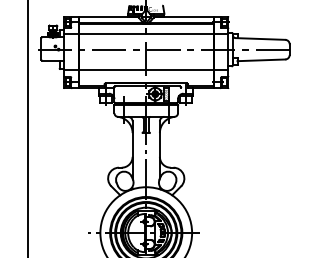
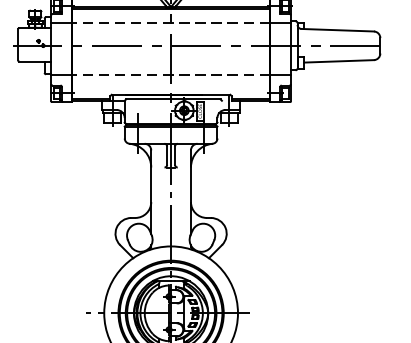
line: (146, 33) -> (171, 22), solid -> dashed
line: (146, 69) -> (171, 74), solid -> dashed

